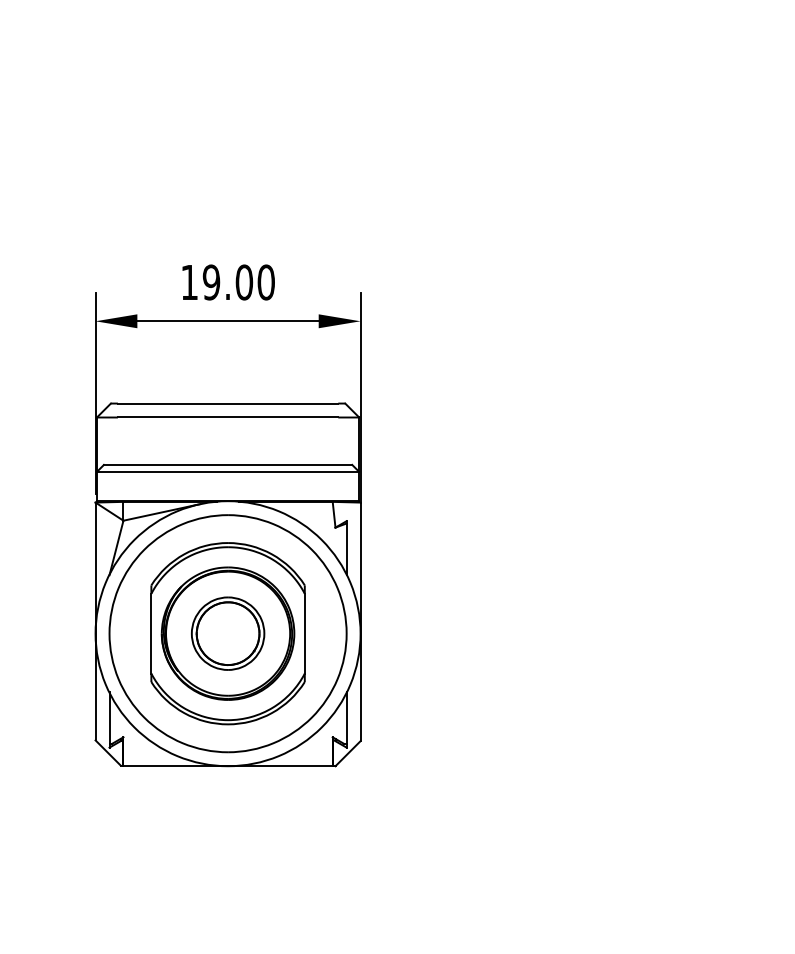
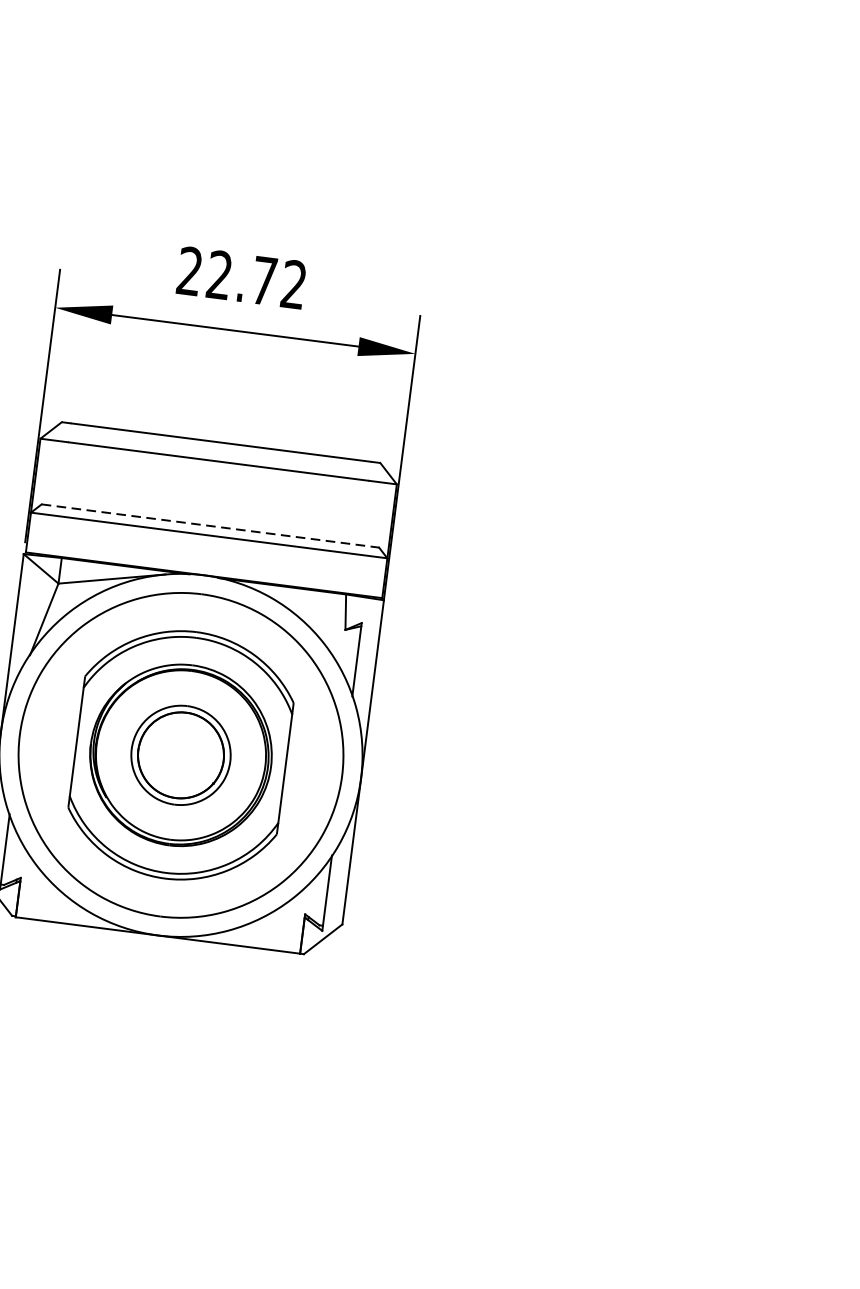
text: (227, 282) -> (241, 277), 19.00 -> 22.72
line: (228, 464) -> (211, 525), solid -> dashed

